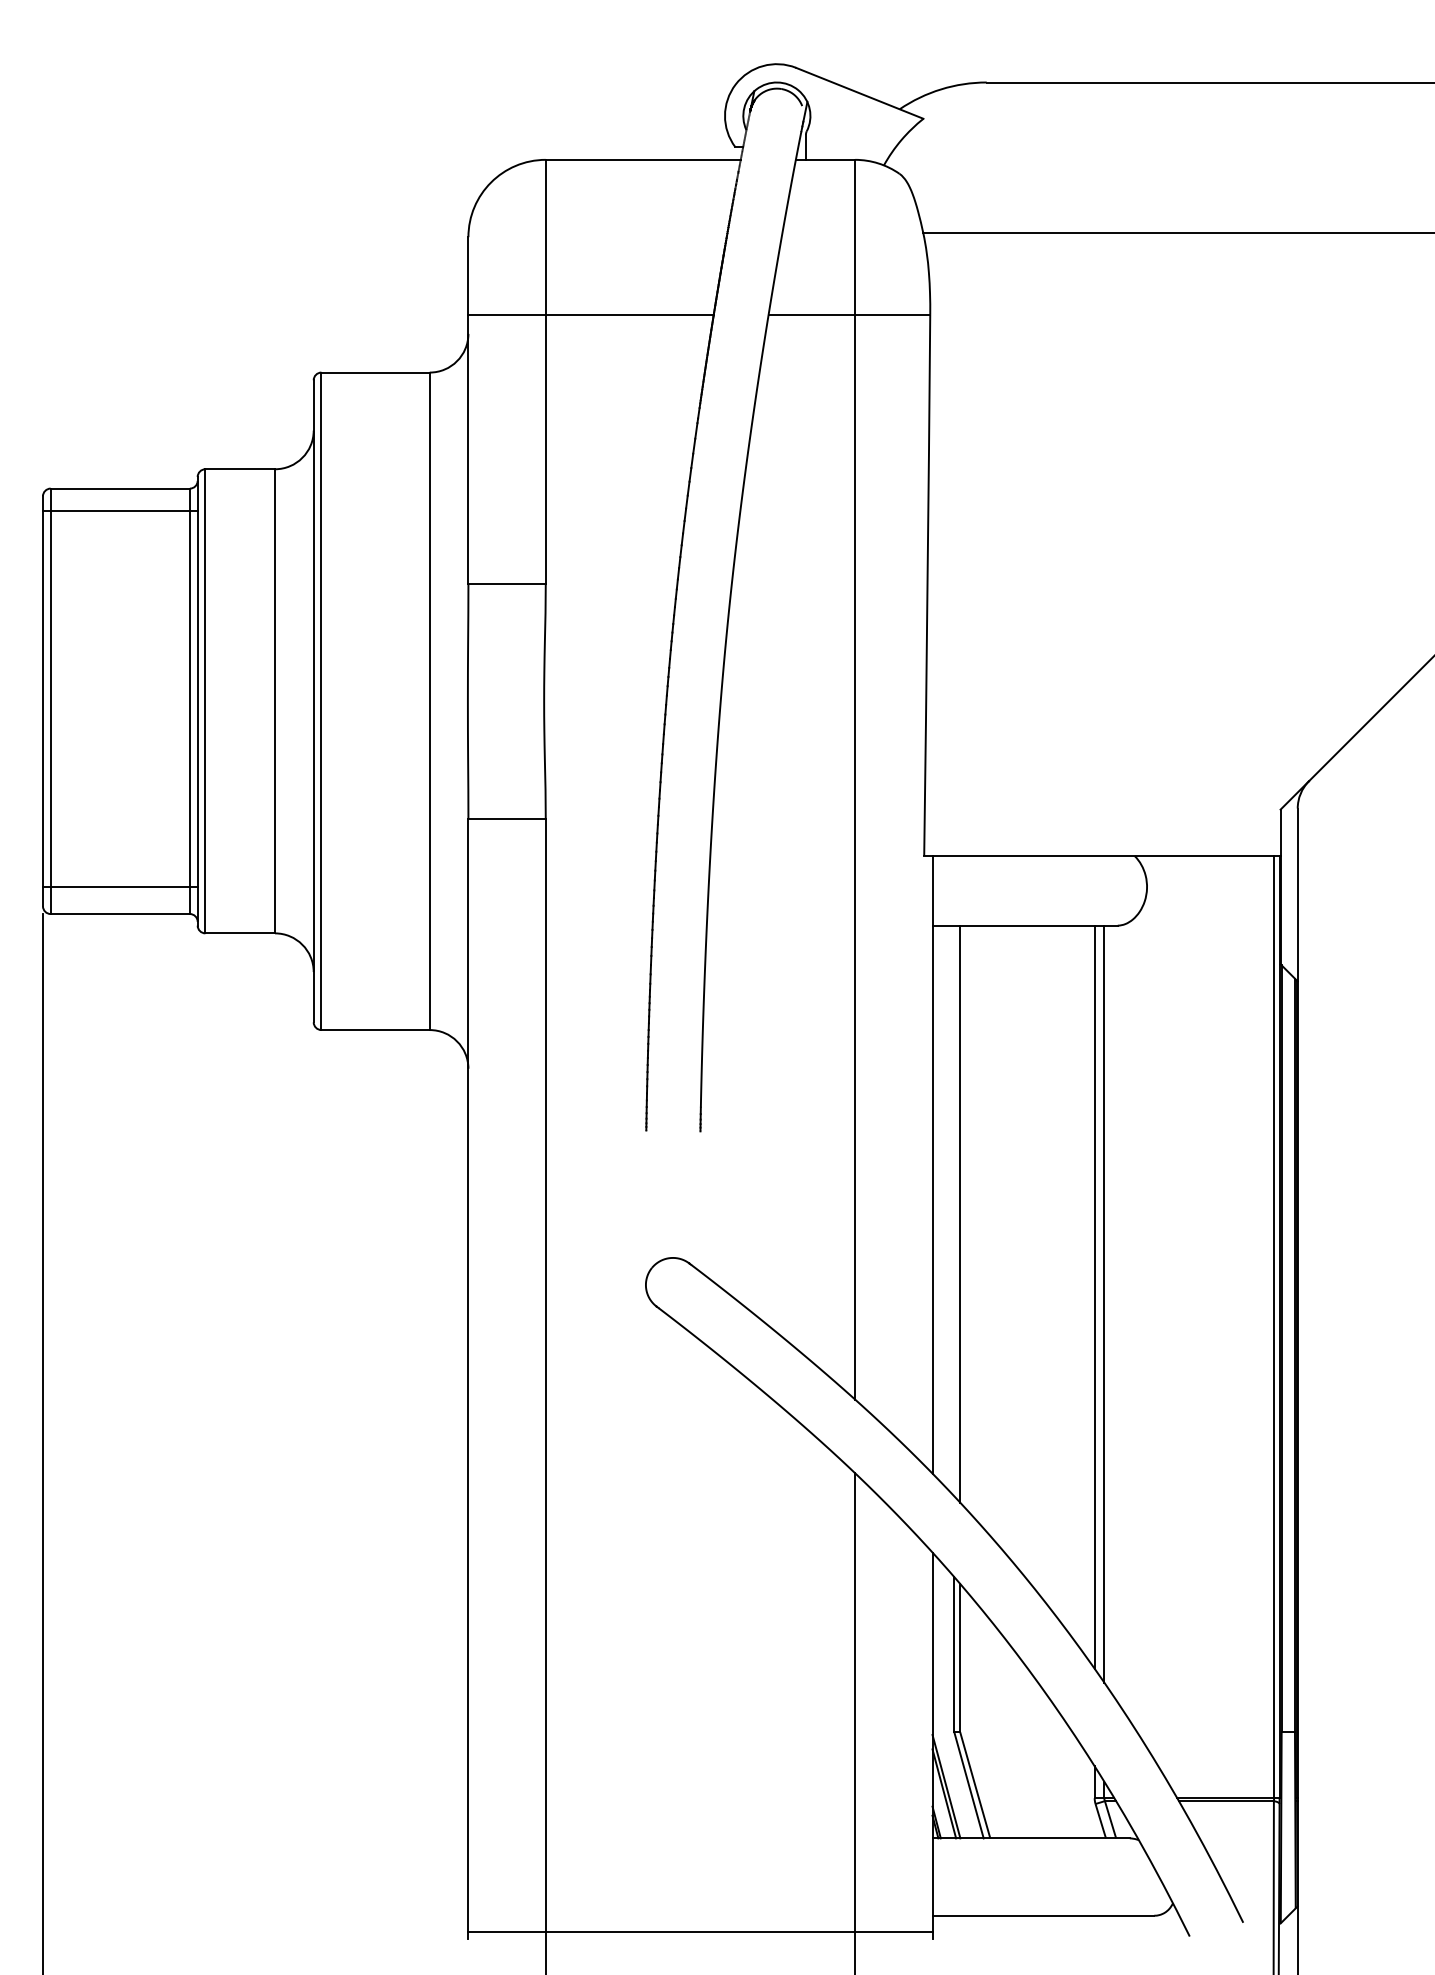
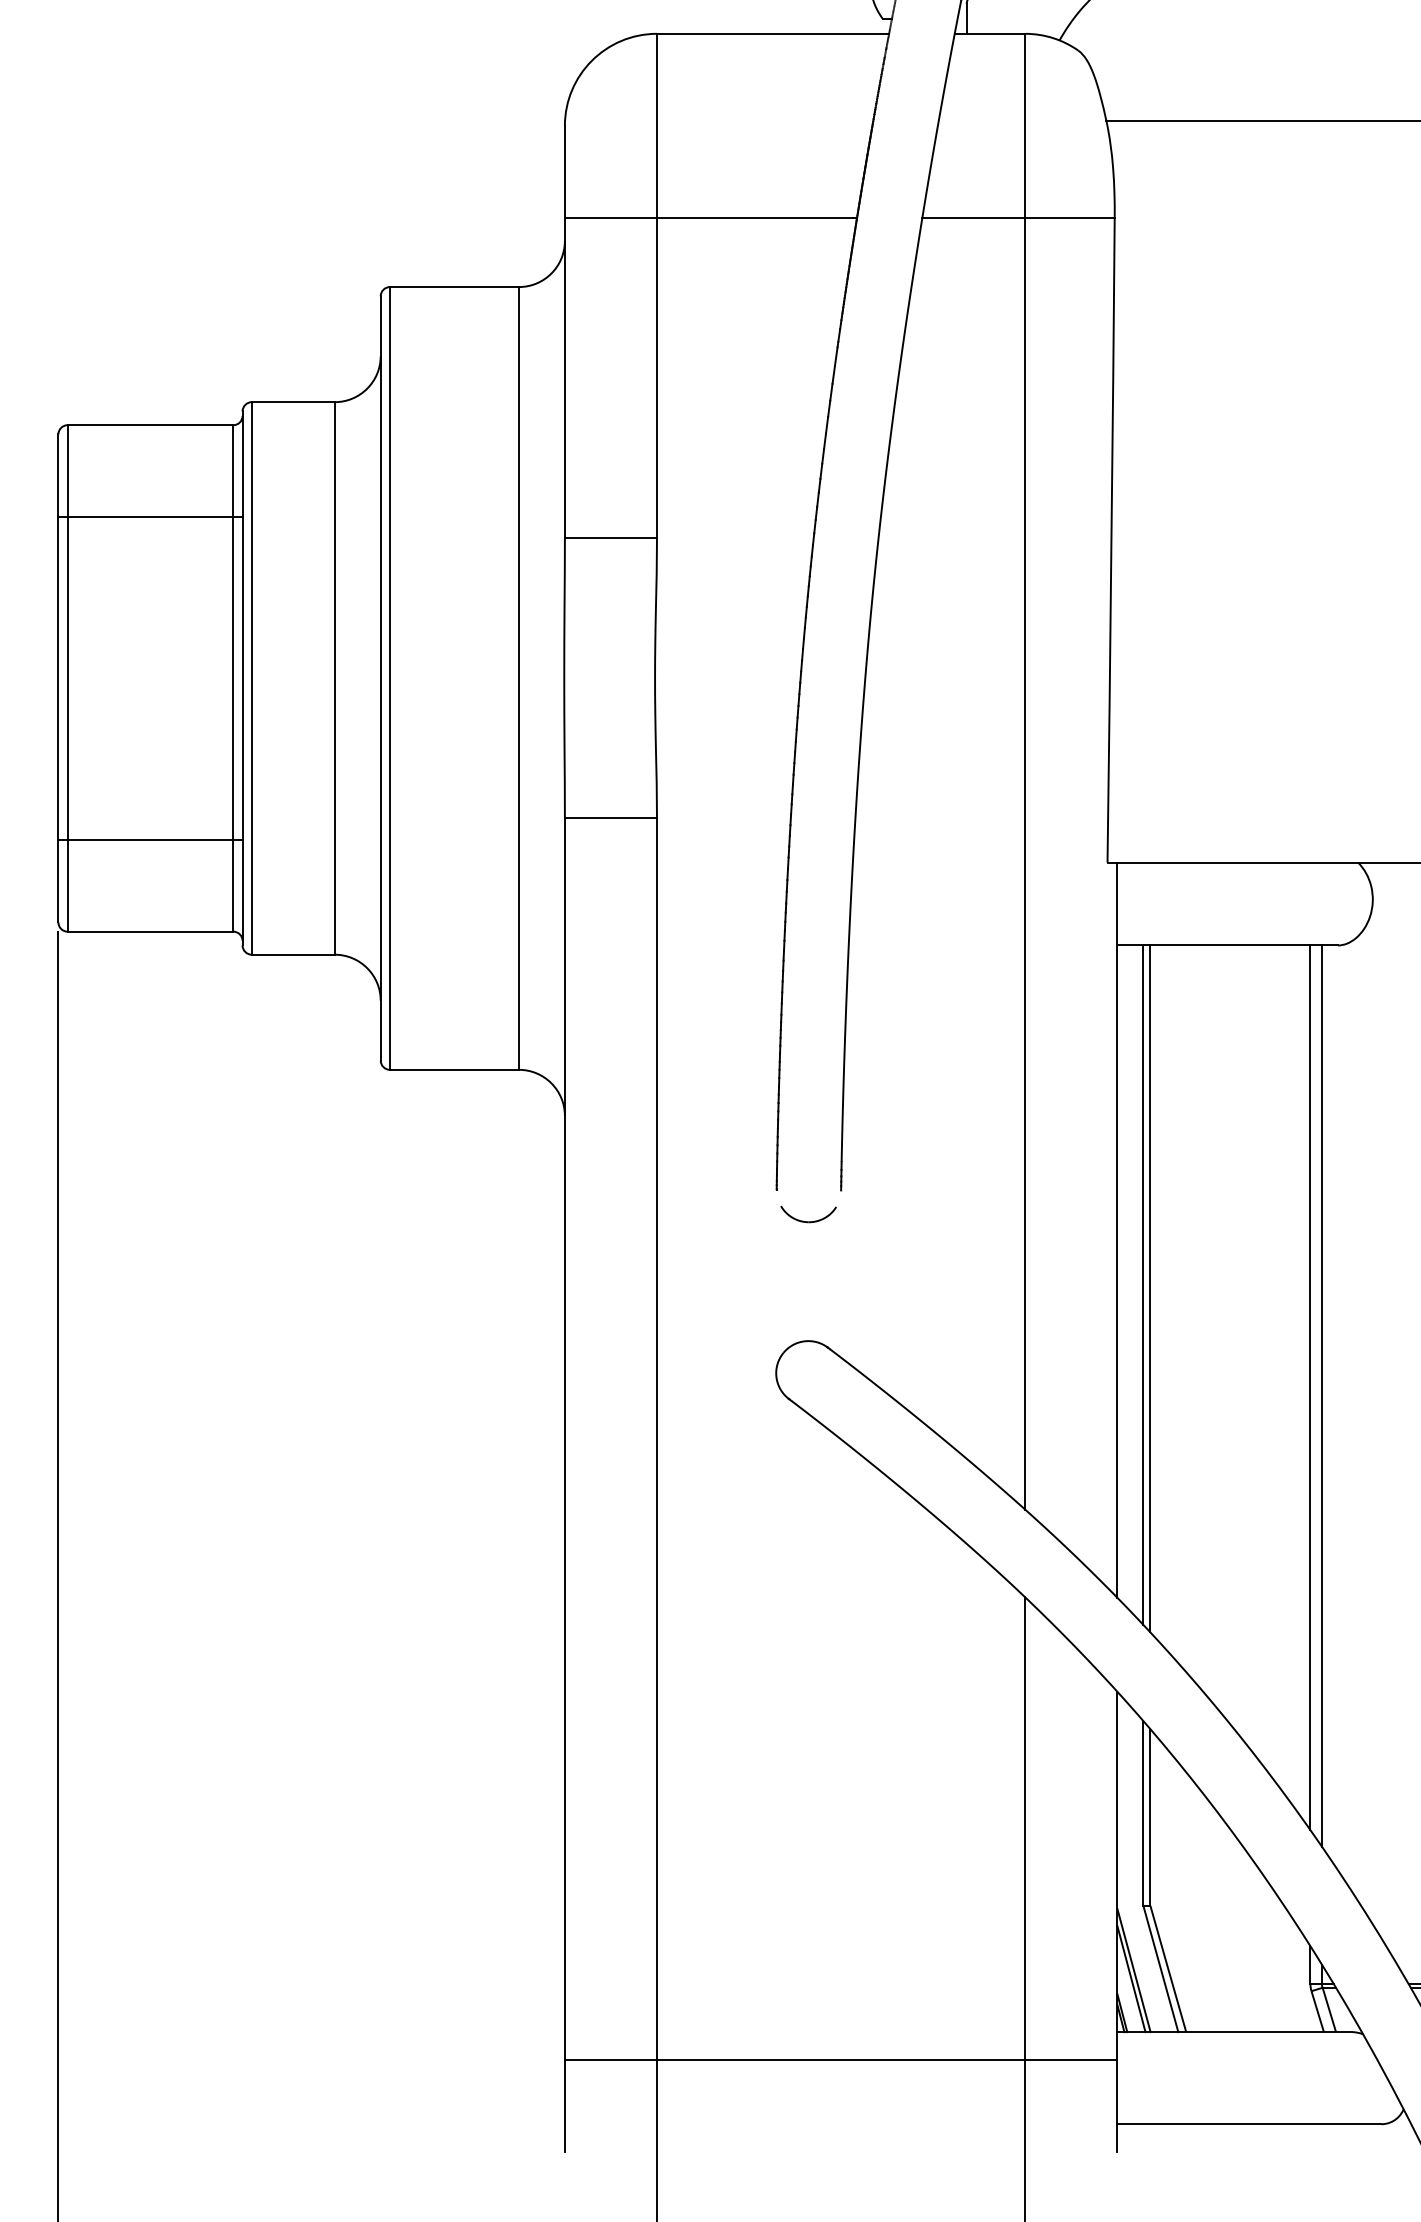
line: (119, 510) -> (149, 516), moved
line: (119, 886) -> (149, 839), moved
part: (672, 1151) -> (807, 1214), added
line: (954, 1210) -> (1143, 1284), added
line: (700, 1931) -> (841, 2059), moved

